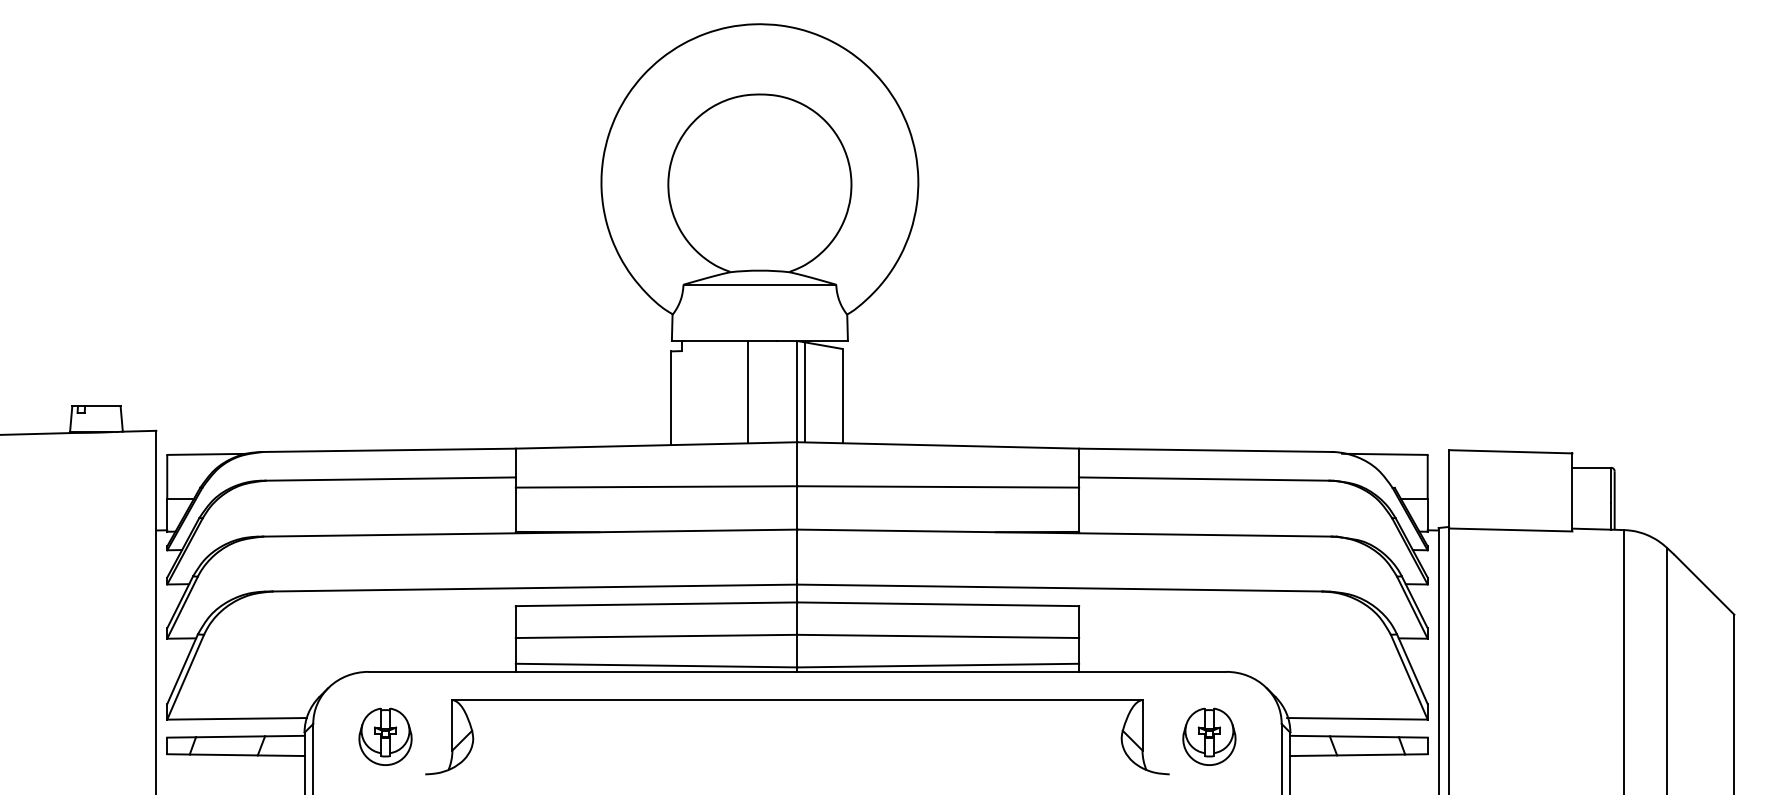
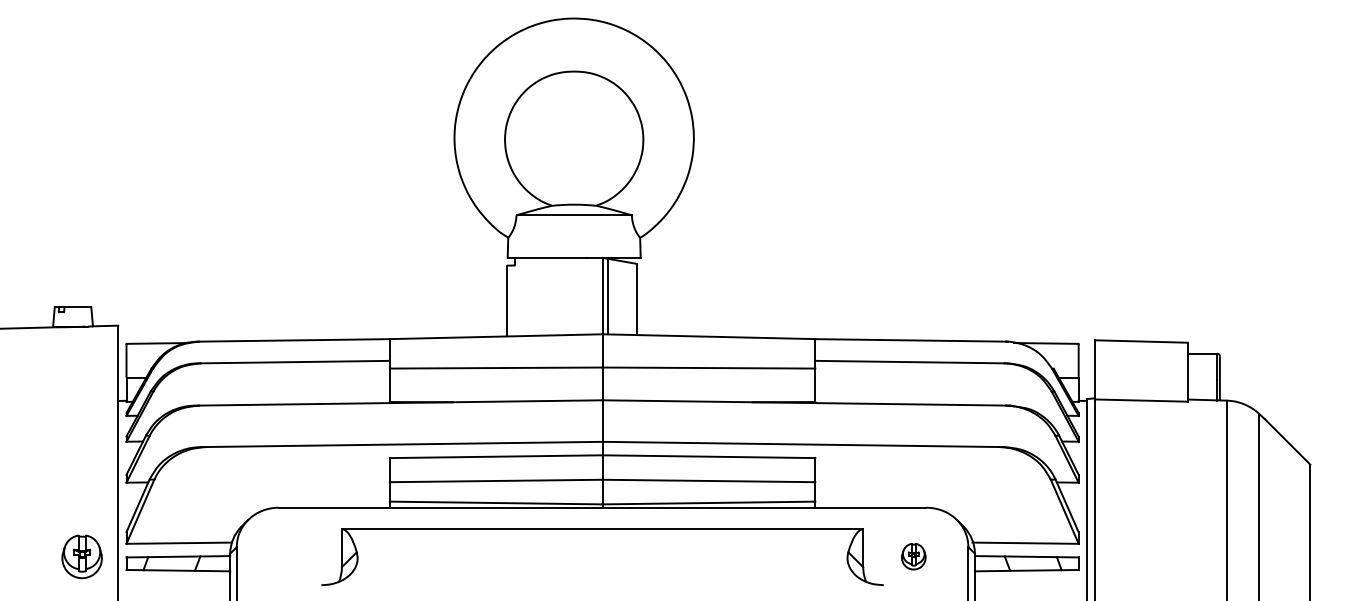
line: (747, 392) -> (564, 296), removed
part: (385, 736) -> (82, 556), moved
part: (1209, 736) -> (913, 556), size x0.6

